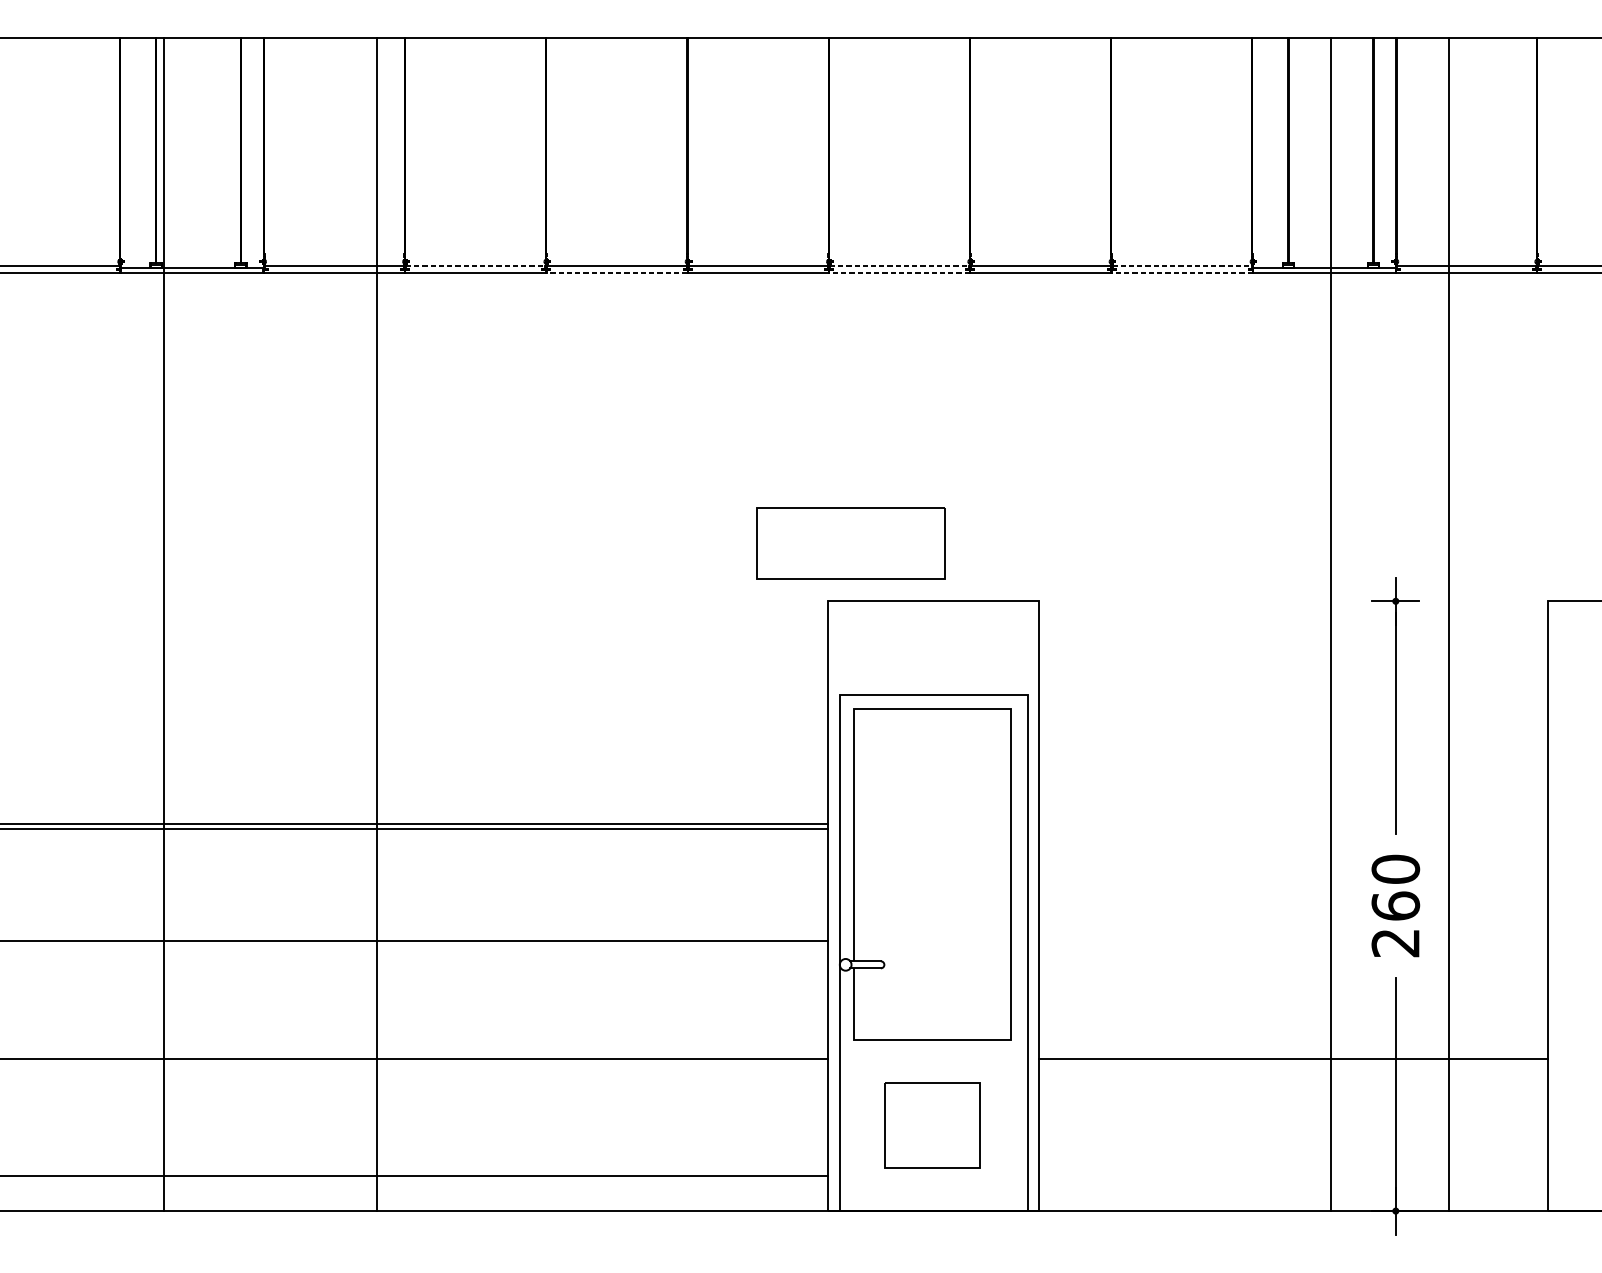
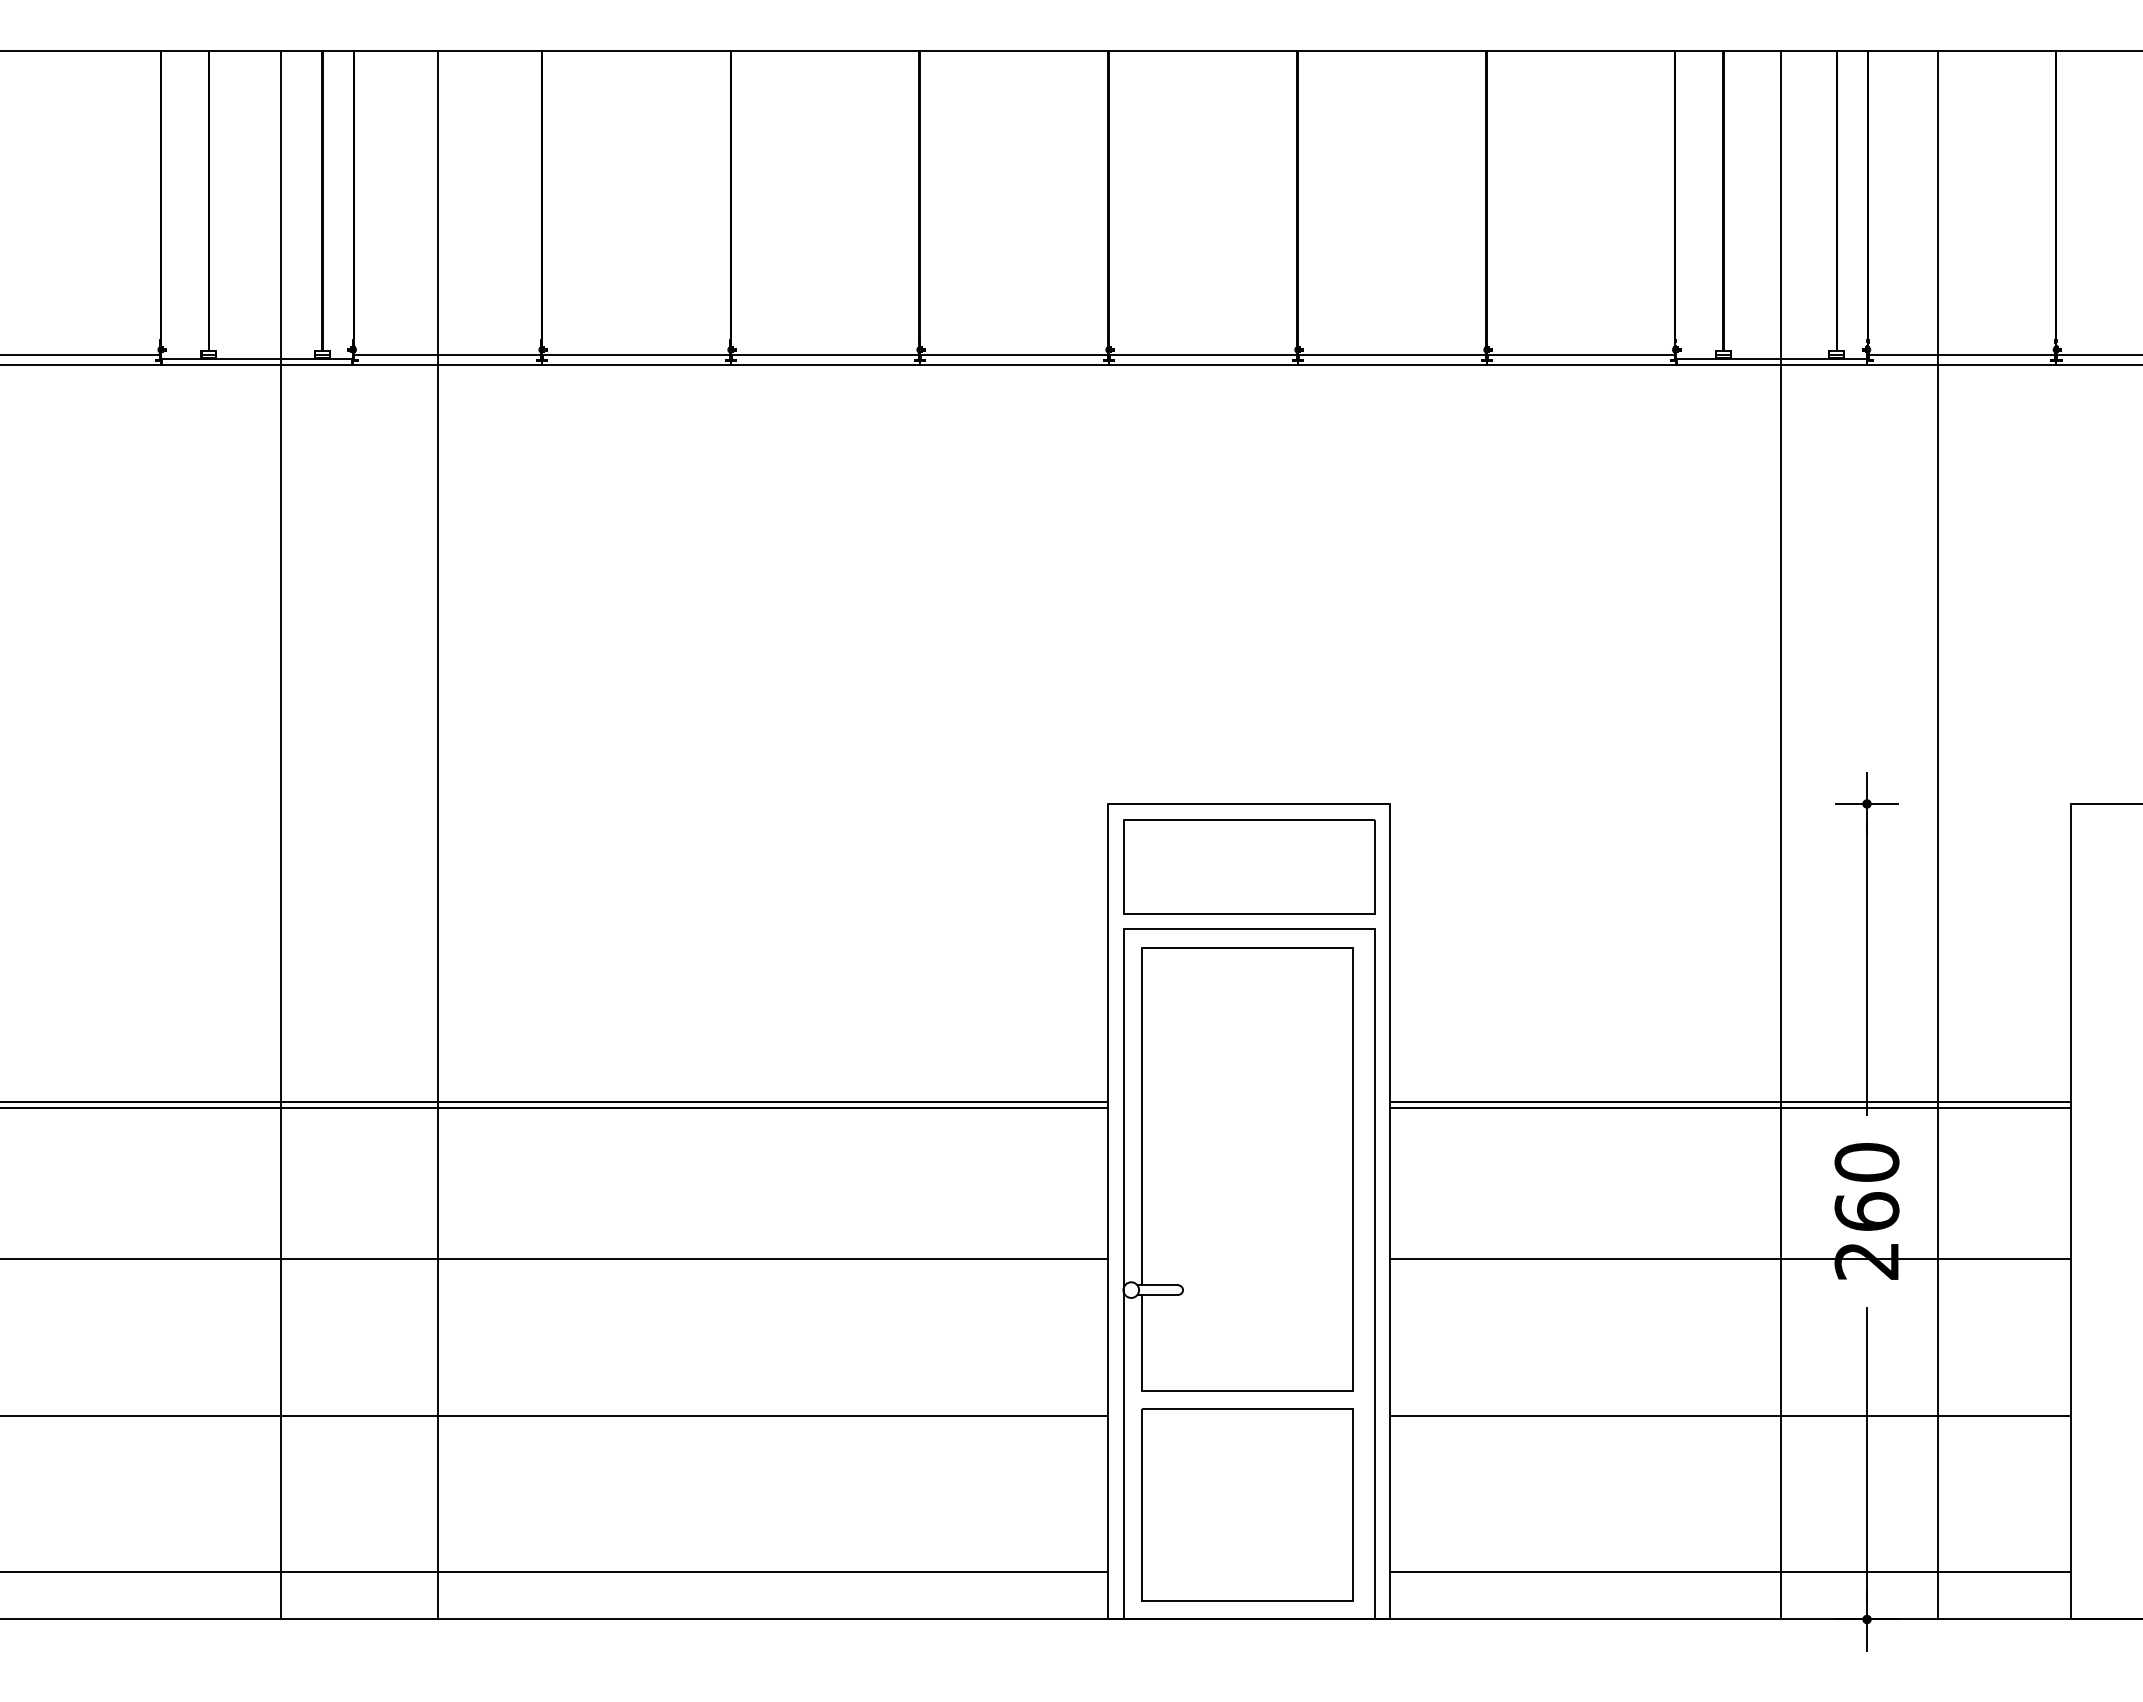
line: (475, 266) -> (636, 355), dashed -> solid
line: (899, 266) -> (1203, 355), dashed -> solid
line: (1182, 266) -> (1581, 355), dashed -> solid
line: (616, 272) -> (824, 364), dashed -> solid
line: (898, 272) -> (1202, 364), dashed -> solid
line: (1181, 272) -> (1580, 364), dashed -> solid
part: (851, 543) -> (1249, 866), moved
line: (163, 624) -> (281, 835), moved
line: (377, 624) -> (438, 835), moved
line: (1293, 823) -> (1730, 1101), added
line: (1293, 829) -> (1730, 1108), added
line: (1293, 941) -> (1730, 1258), added
part: (932, 1125) -> (1247, 1504), size x1.67
line: (1293, 1175) -> (1730, 1572), added

